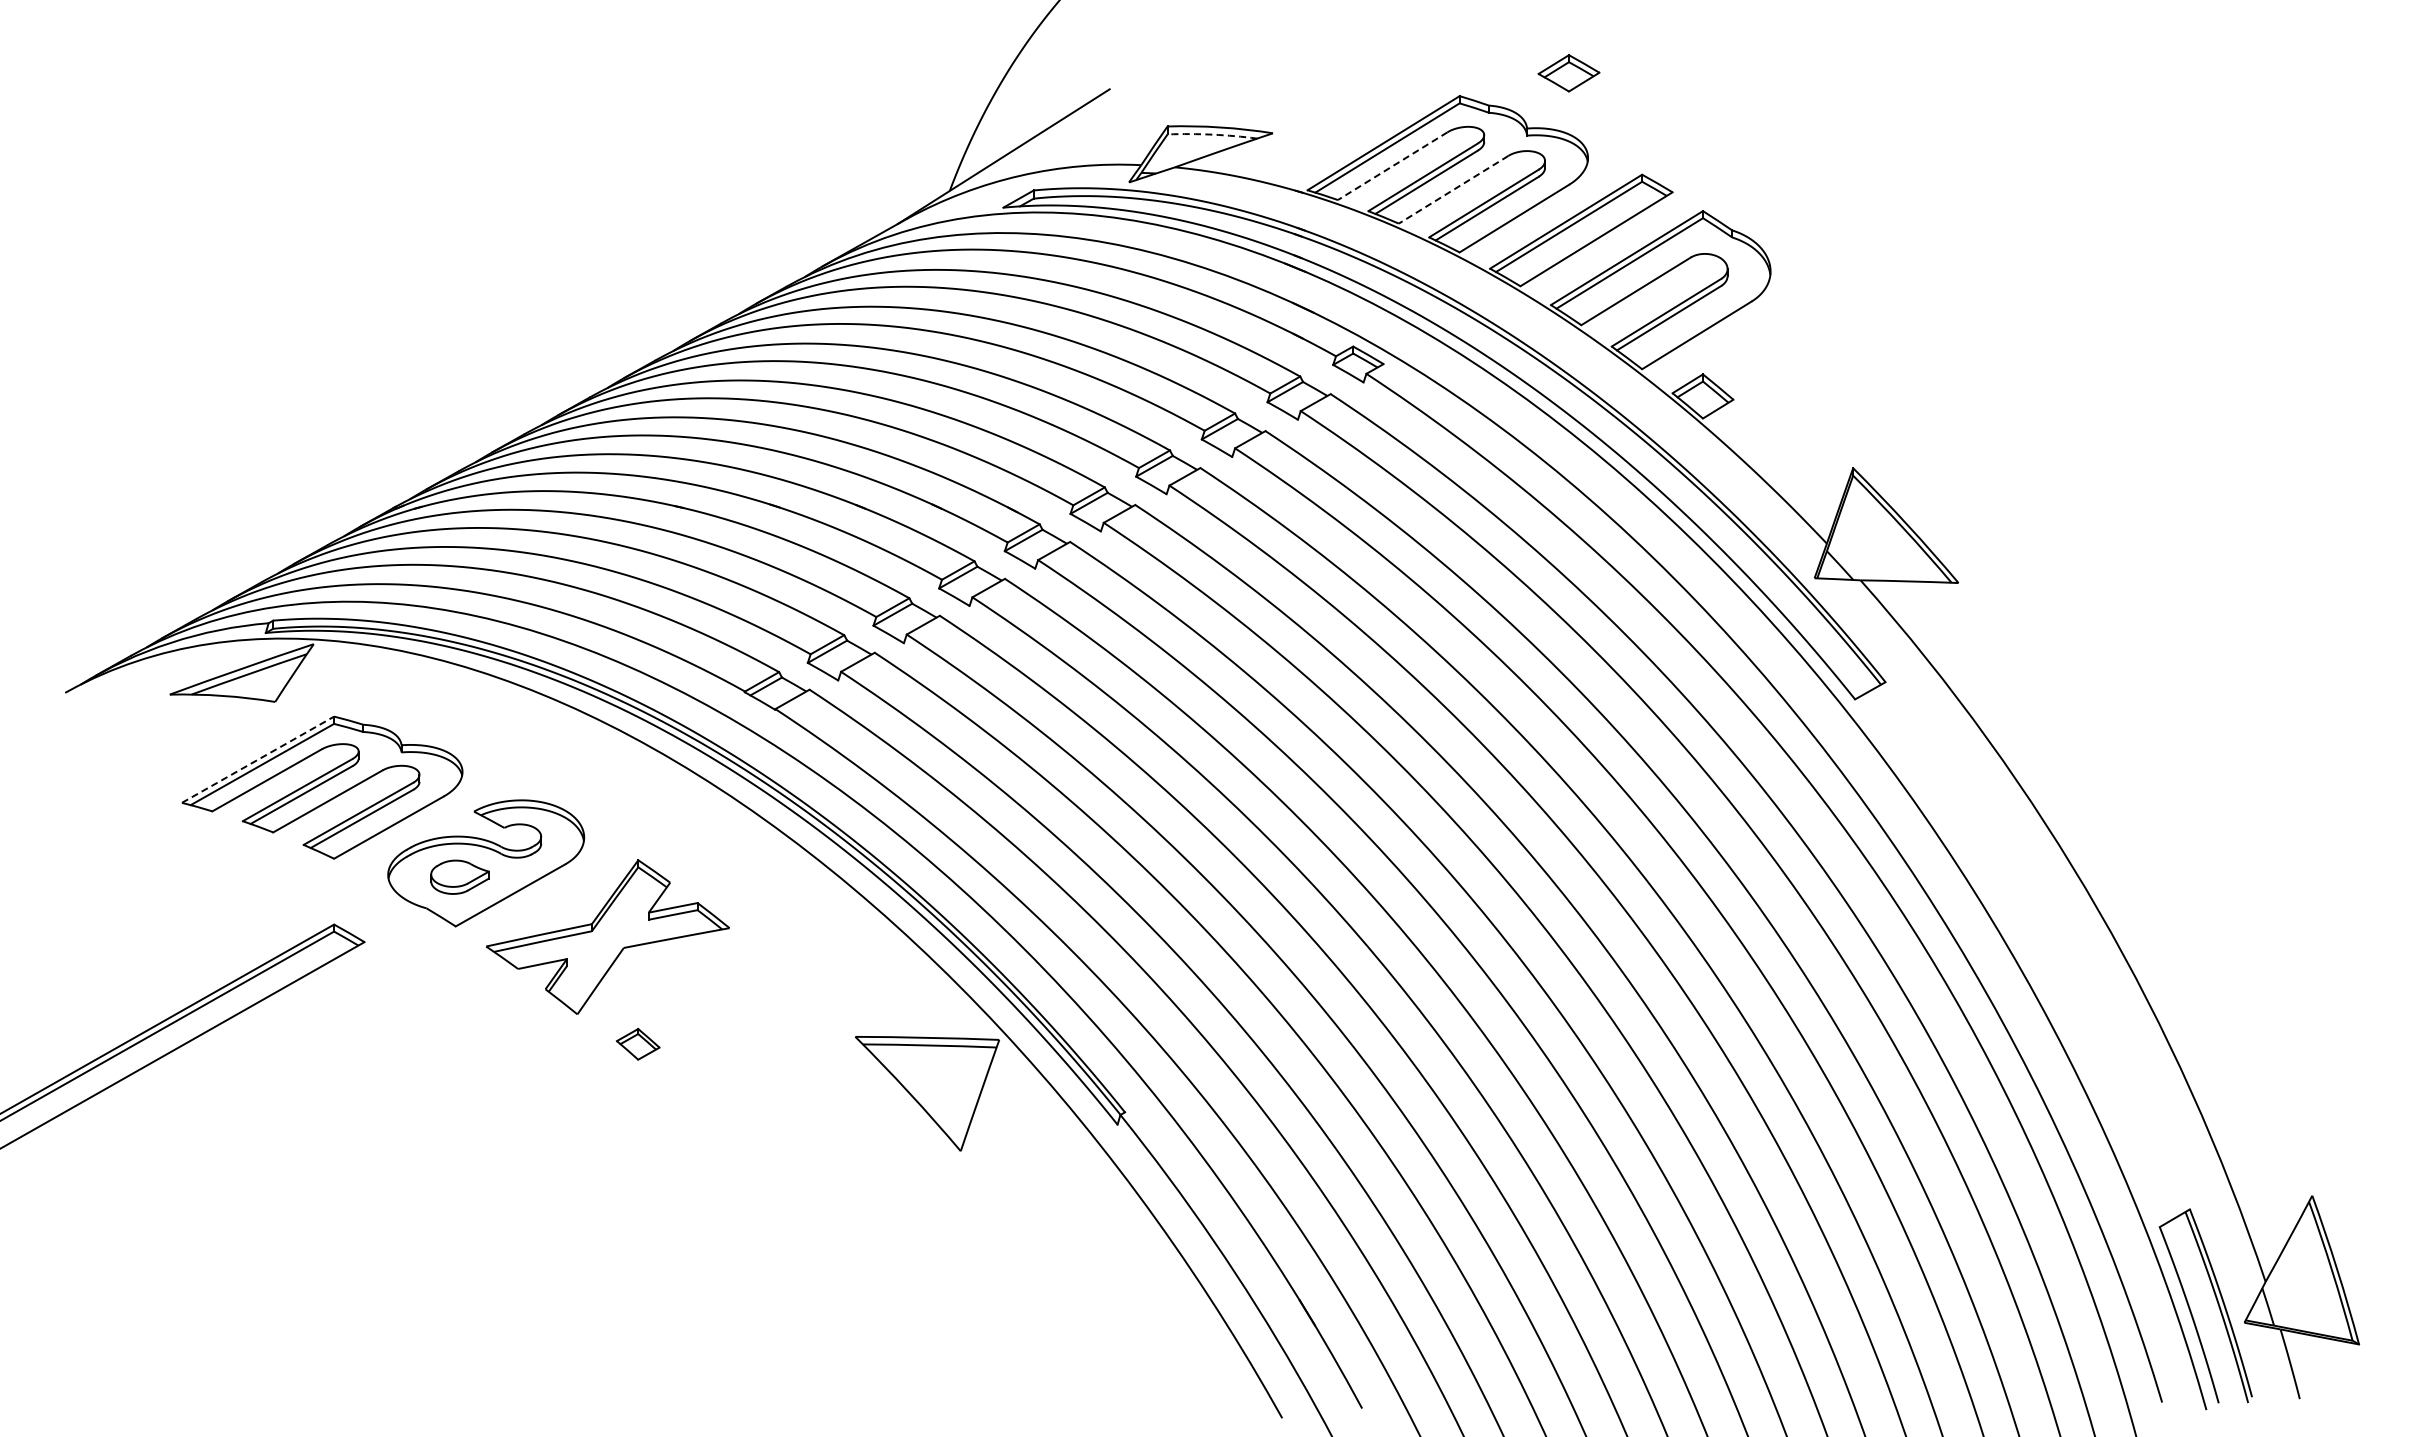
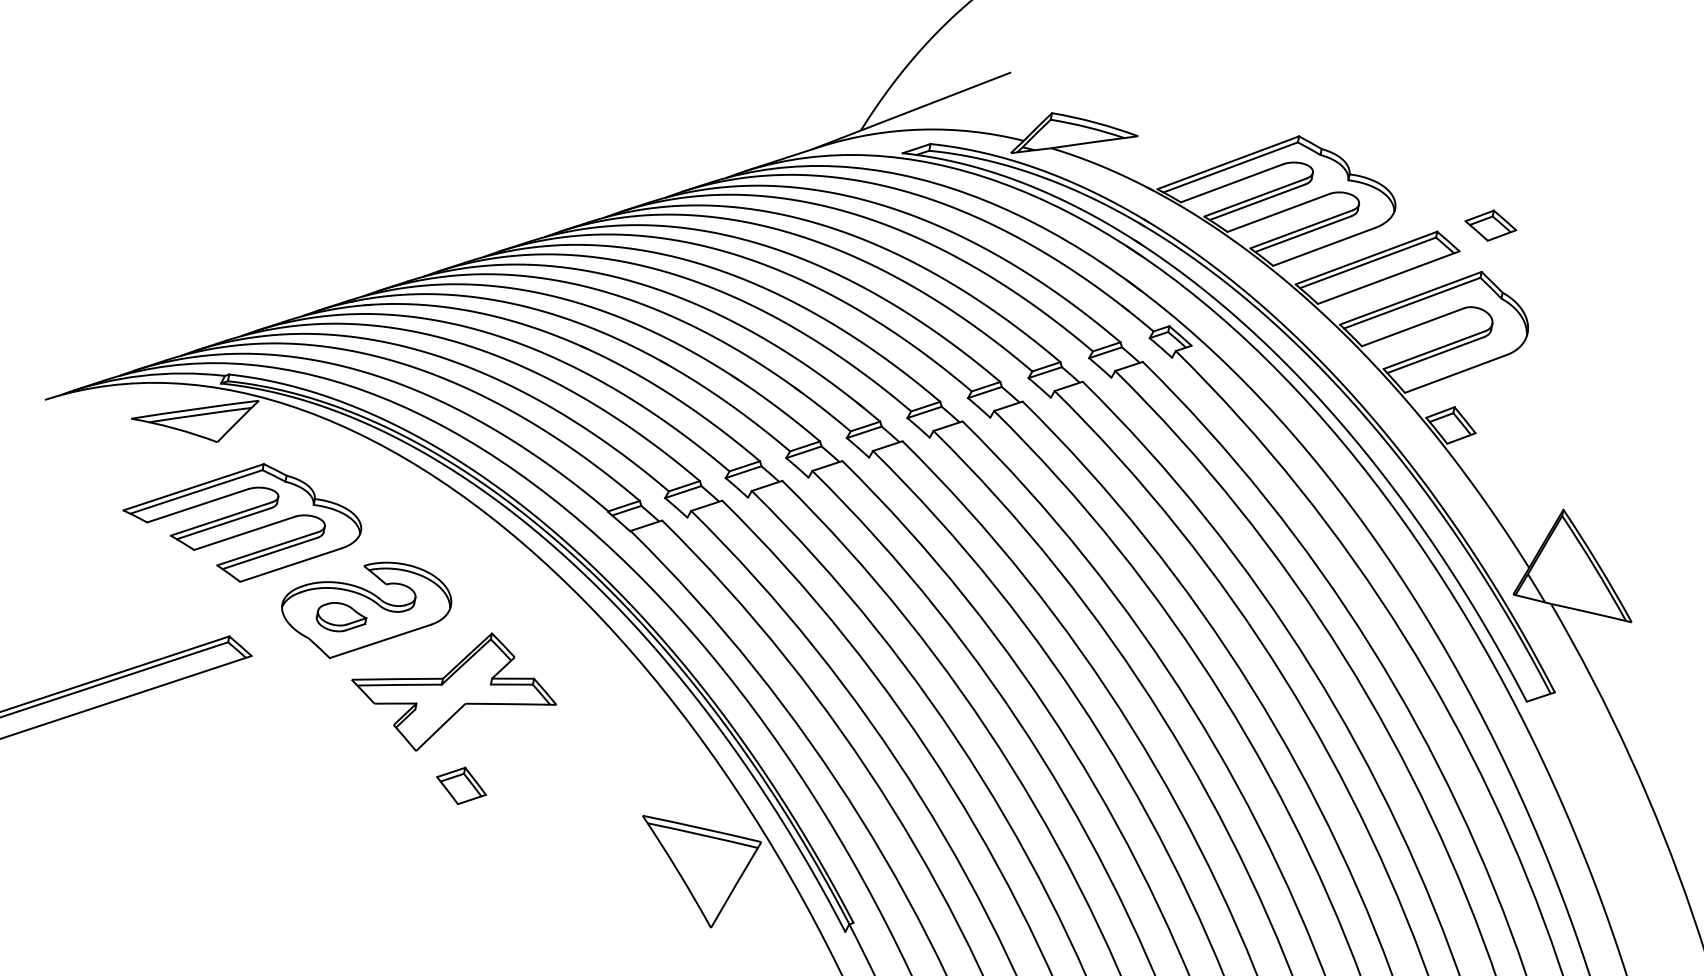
part: (1568, 73) -> (1490, 225), moved
arc: (1212, 134) -> (1087, 127), dashed -> solid
line: (1392, 166) -> (1231, 183), dashed -> solid
line: (1453, 190) -> (1278, 213), dashed -> solid
line: (258, 759) -> (194, 487), dashed -> solid
part: (637, 1044) -> (460, 786), size x1.43

